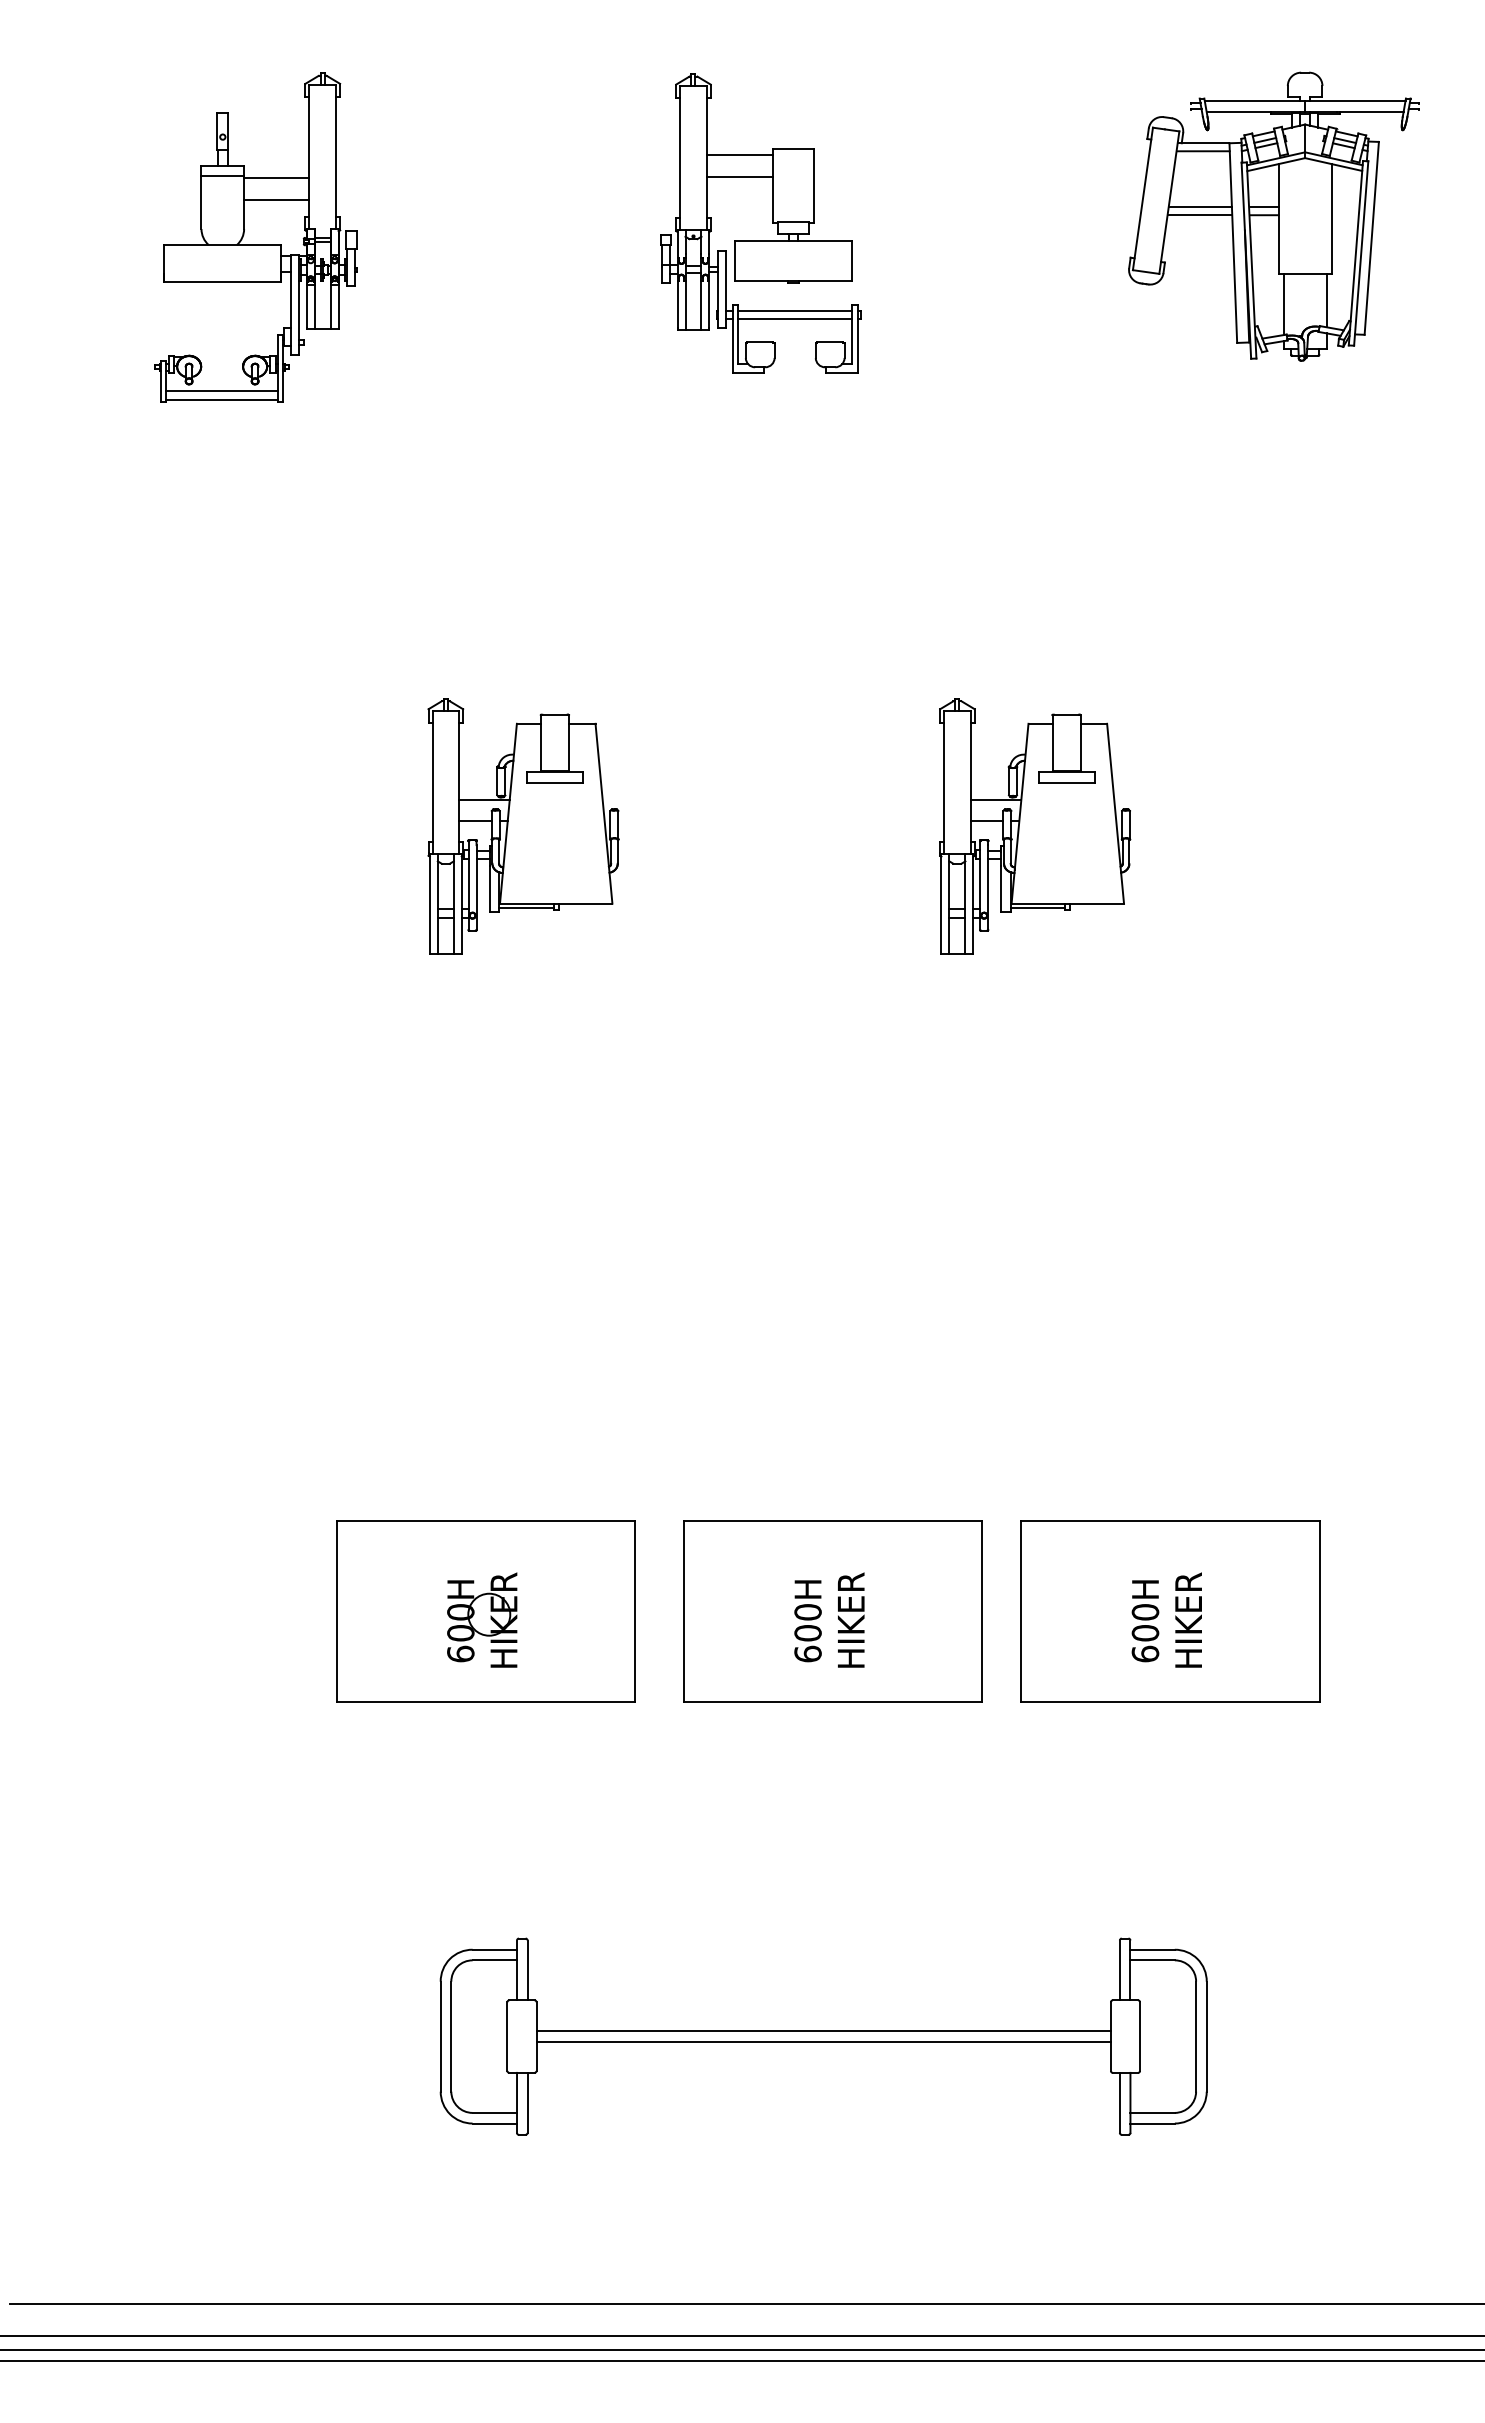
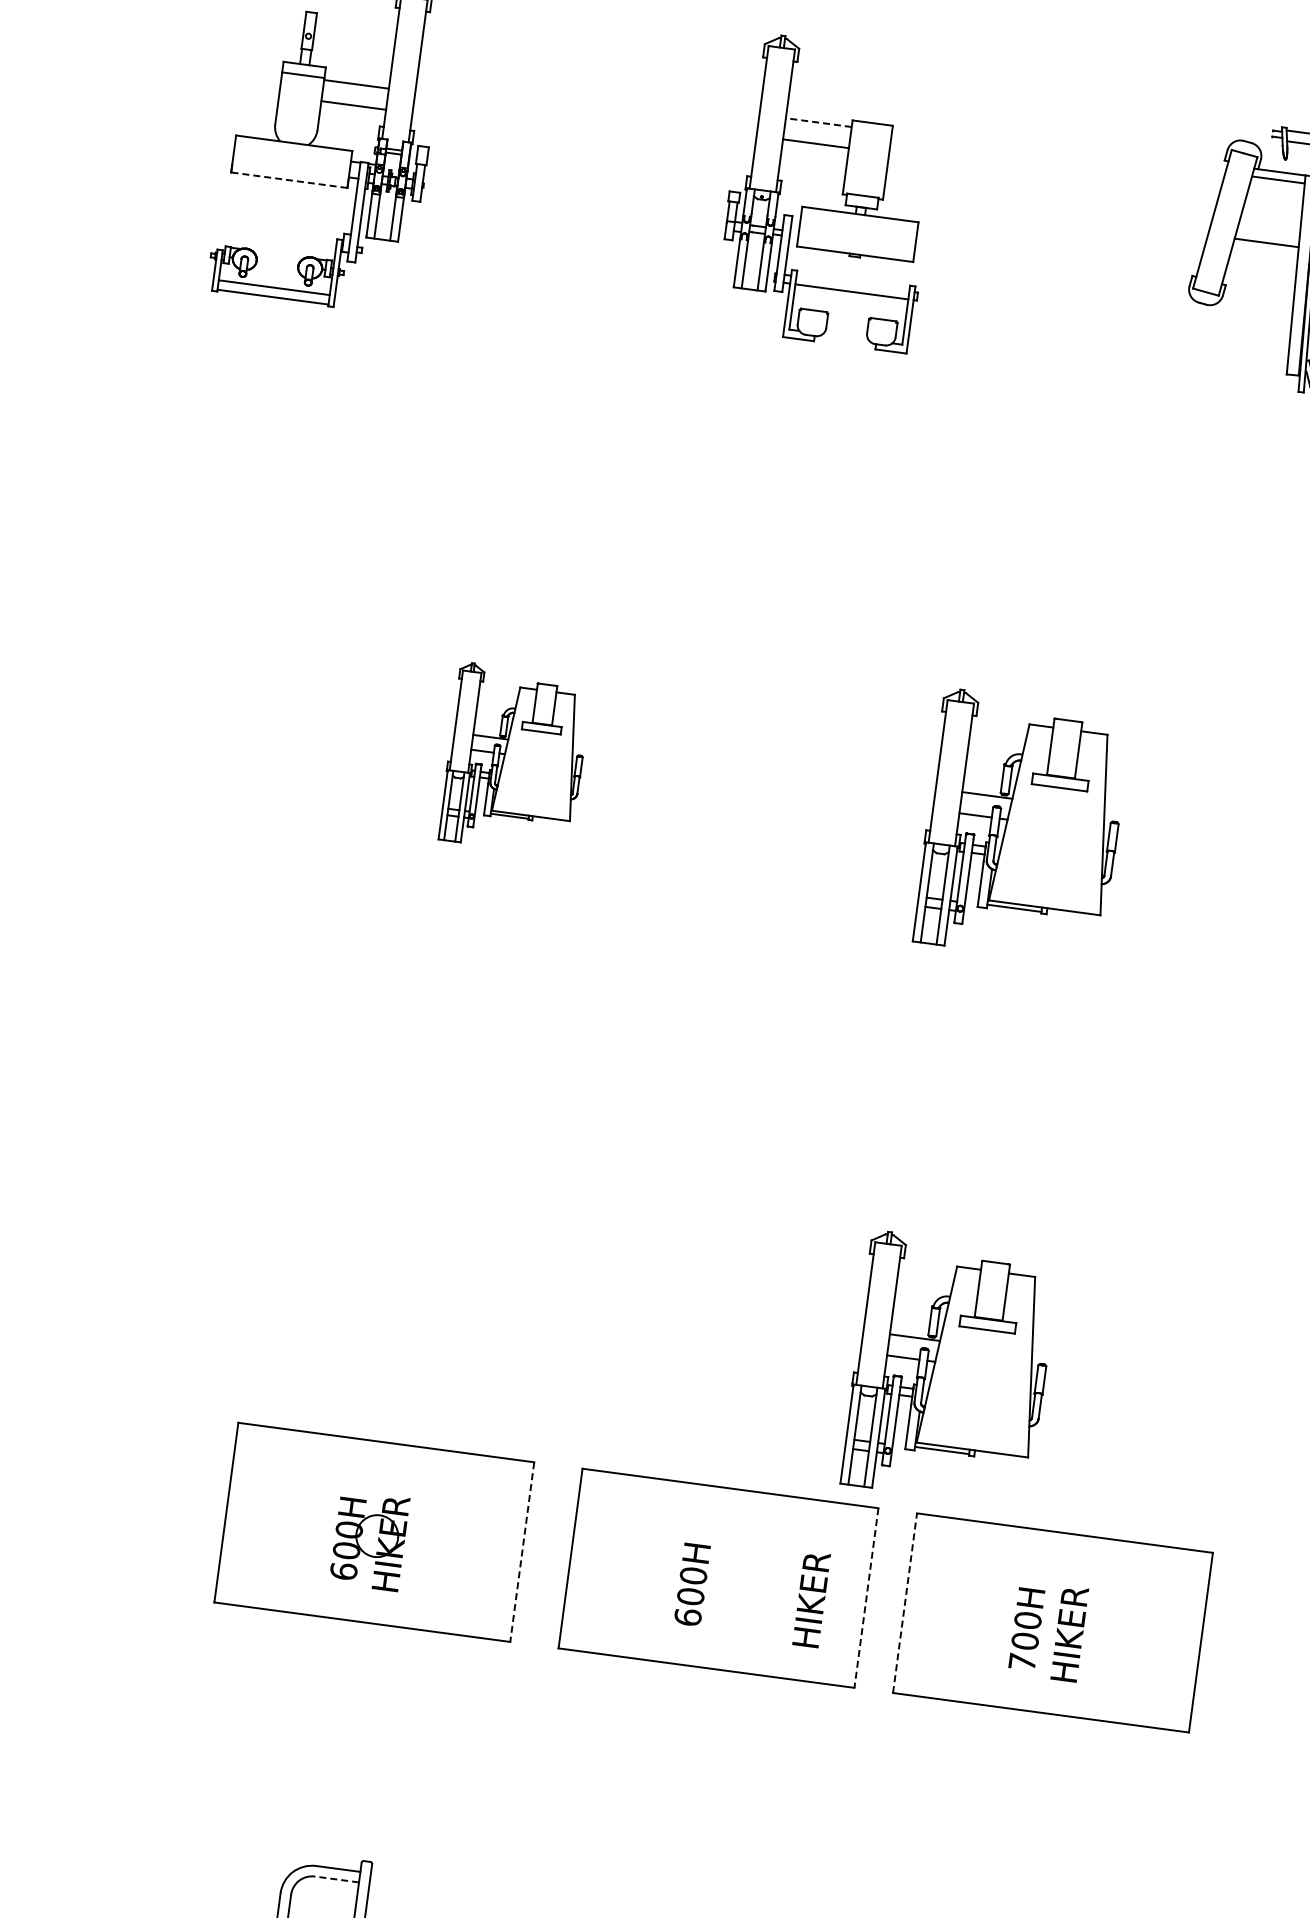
line: (739, 155) -> (818, 122), solid -> dashed
line: (1199, 207) -> (1267, 235), removed
line: (222, 282) -> (289, 180), solid -> dashed
line: (795, 310) -> (853, 283), removed
part: (523, 826) -> (515, 759), size x0.7
part: (1035, 1373) -> (950, 1369), added
line: (635, 1611) -> (522, 1552), solid -> dashed
line: (982, 1611) -> (866, 1598), solid -> dashed
line: (1021, 1611) -> (905, 1603), solid -> dashed
text: (851, 1619) -> (811, 1598), moved
text: (1145, 1653) -> (1022, 1661), 600H -> 700H
line: (494, 1960) -> (336, 1879), solid -> dashed

